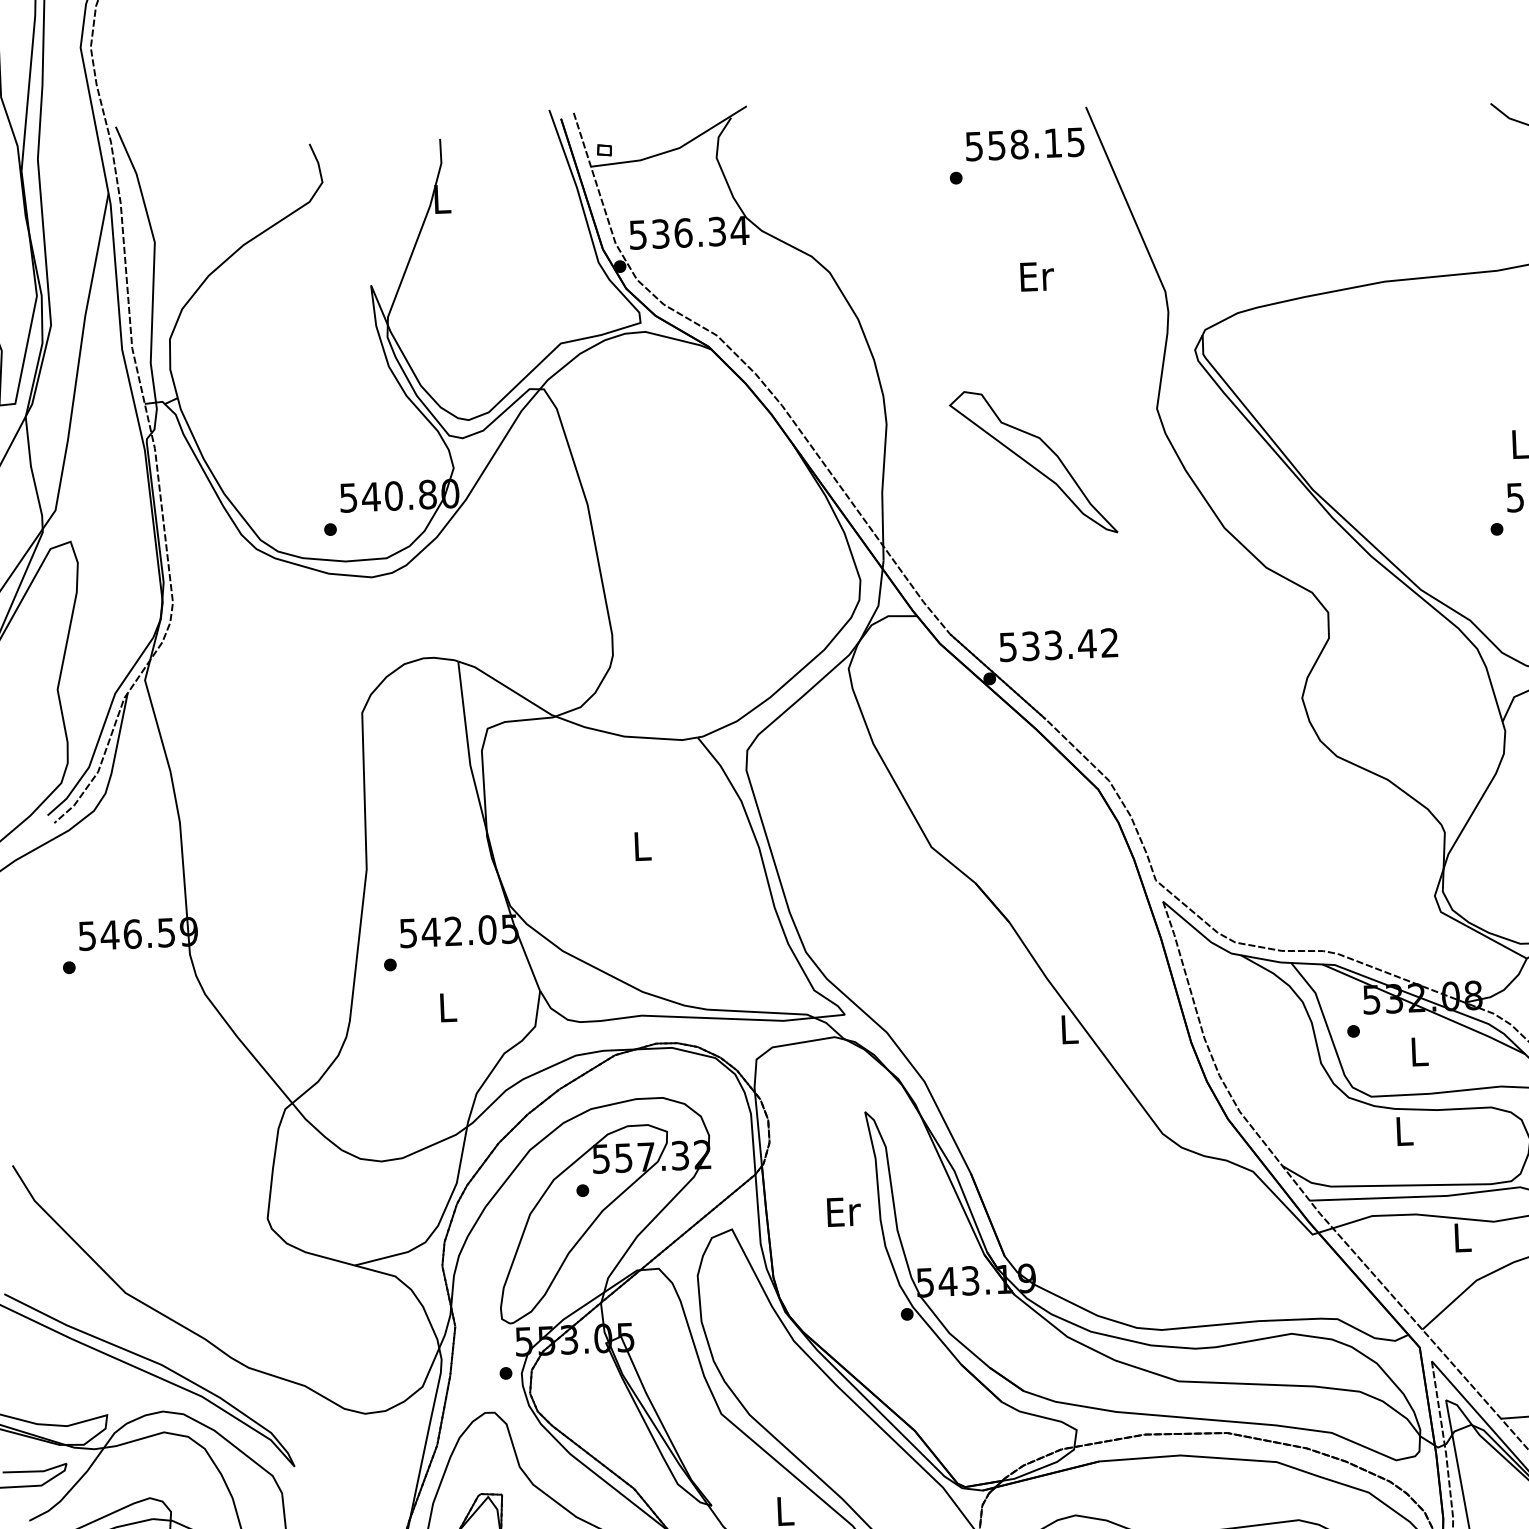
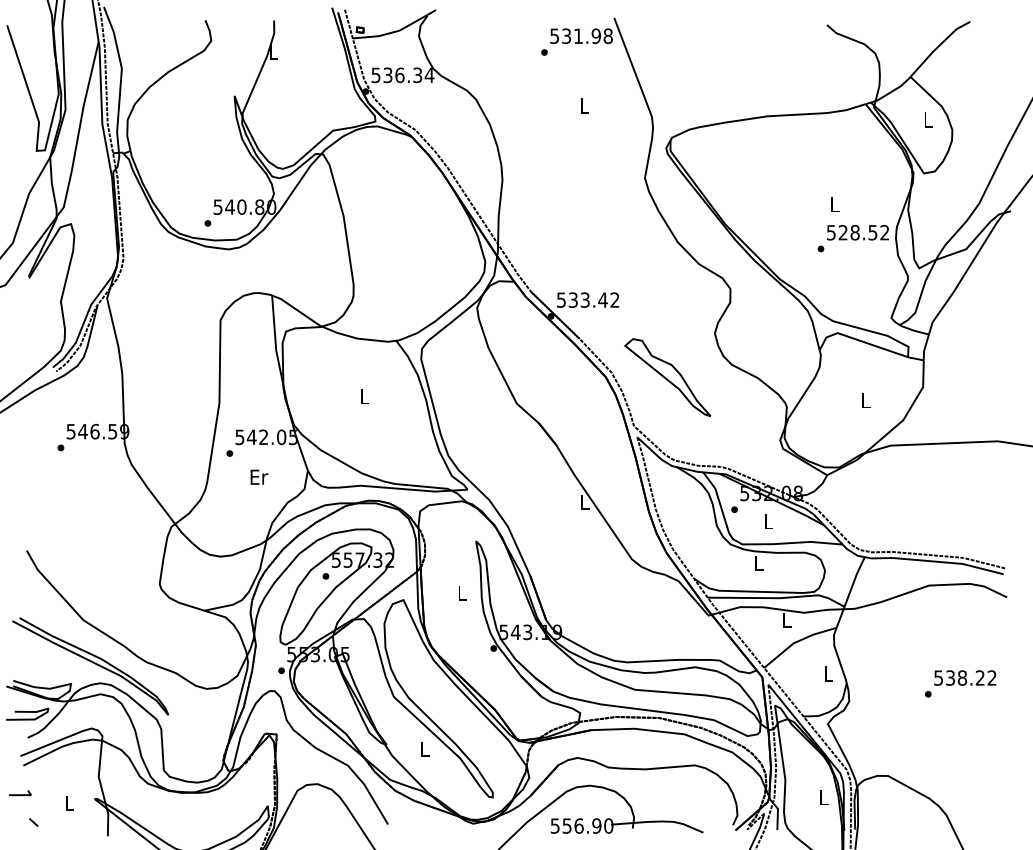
text: (1036, 144) -> (587, 36), 558.15 -> 531.98
text: (1036, 275) -> (584, 105), Er -> L
part: (1032, 462) -> (667, 377), moved
text: (448, 1006) -> (259, 476), L -> Er
text: (843, 1210) -> (462, 592), Er -> L

